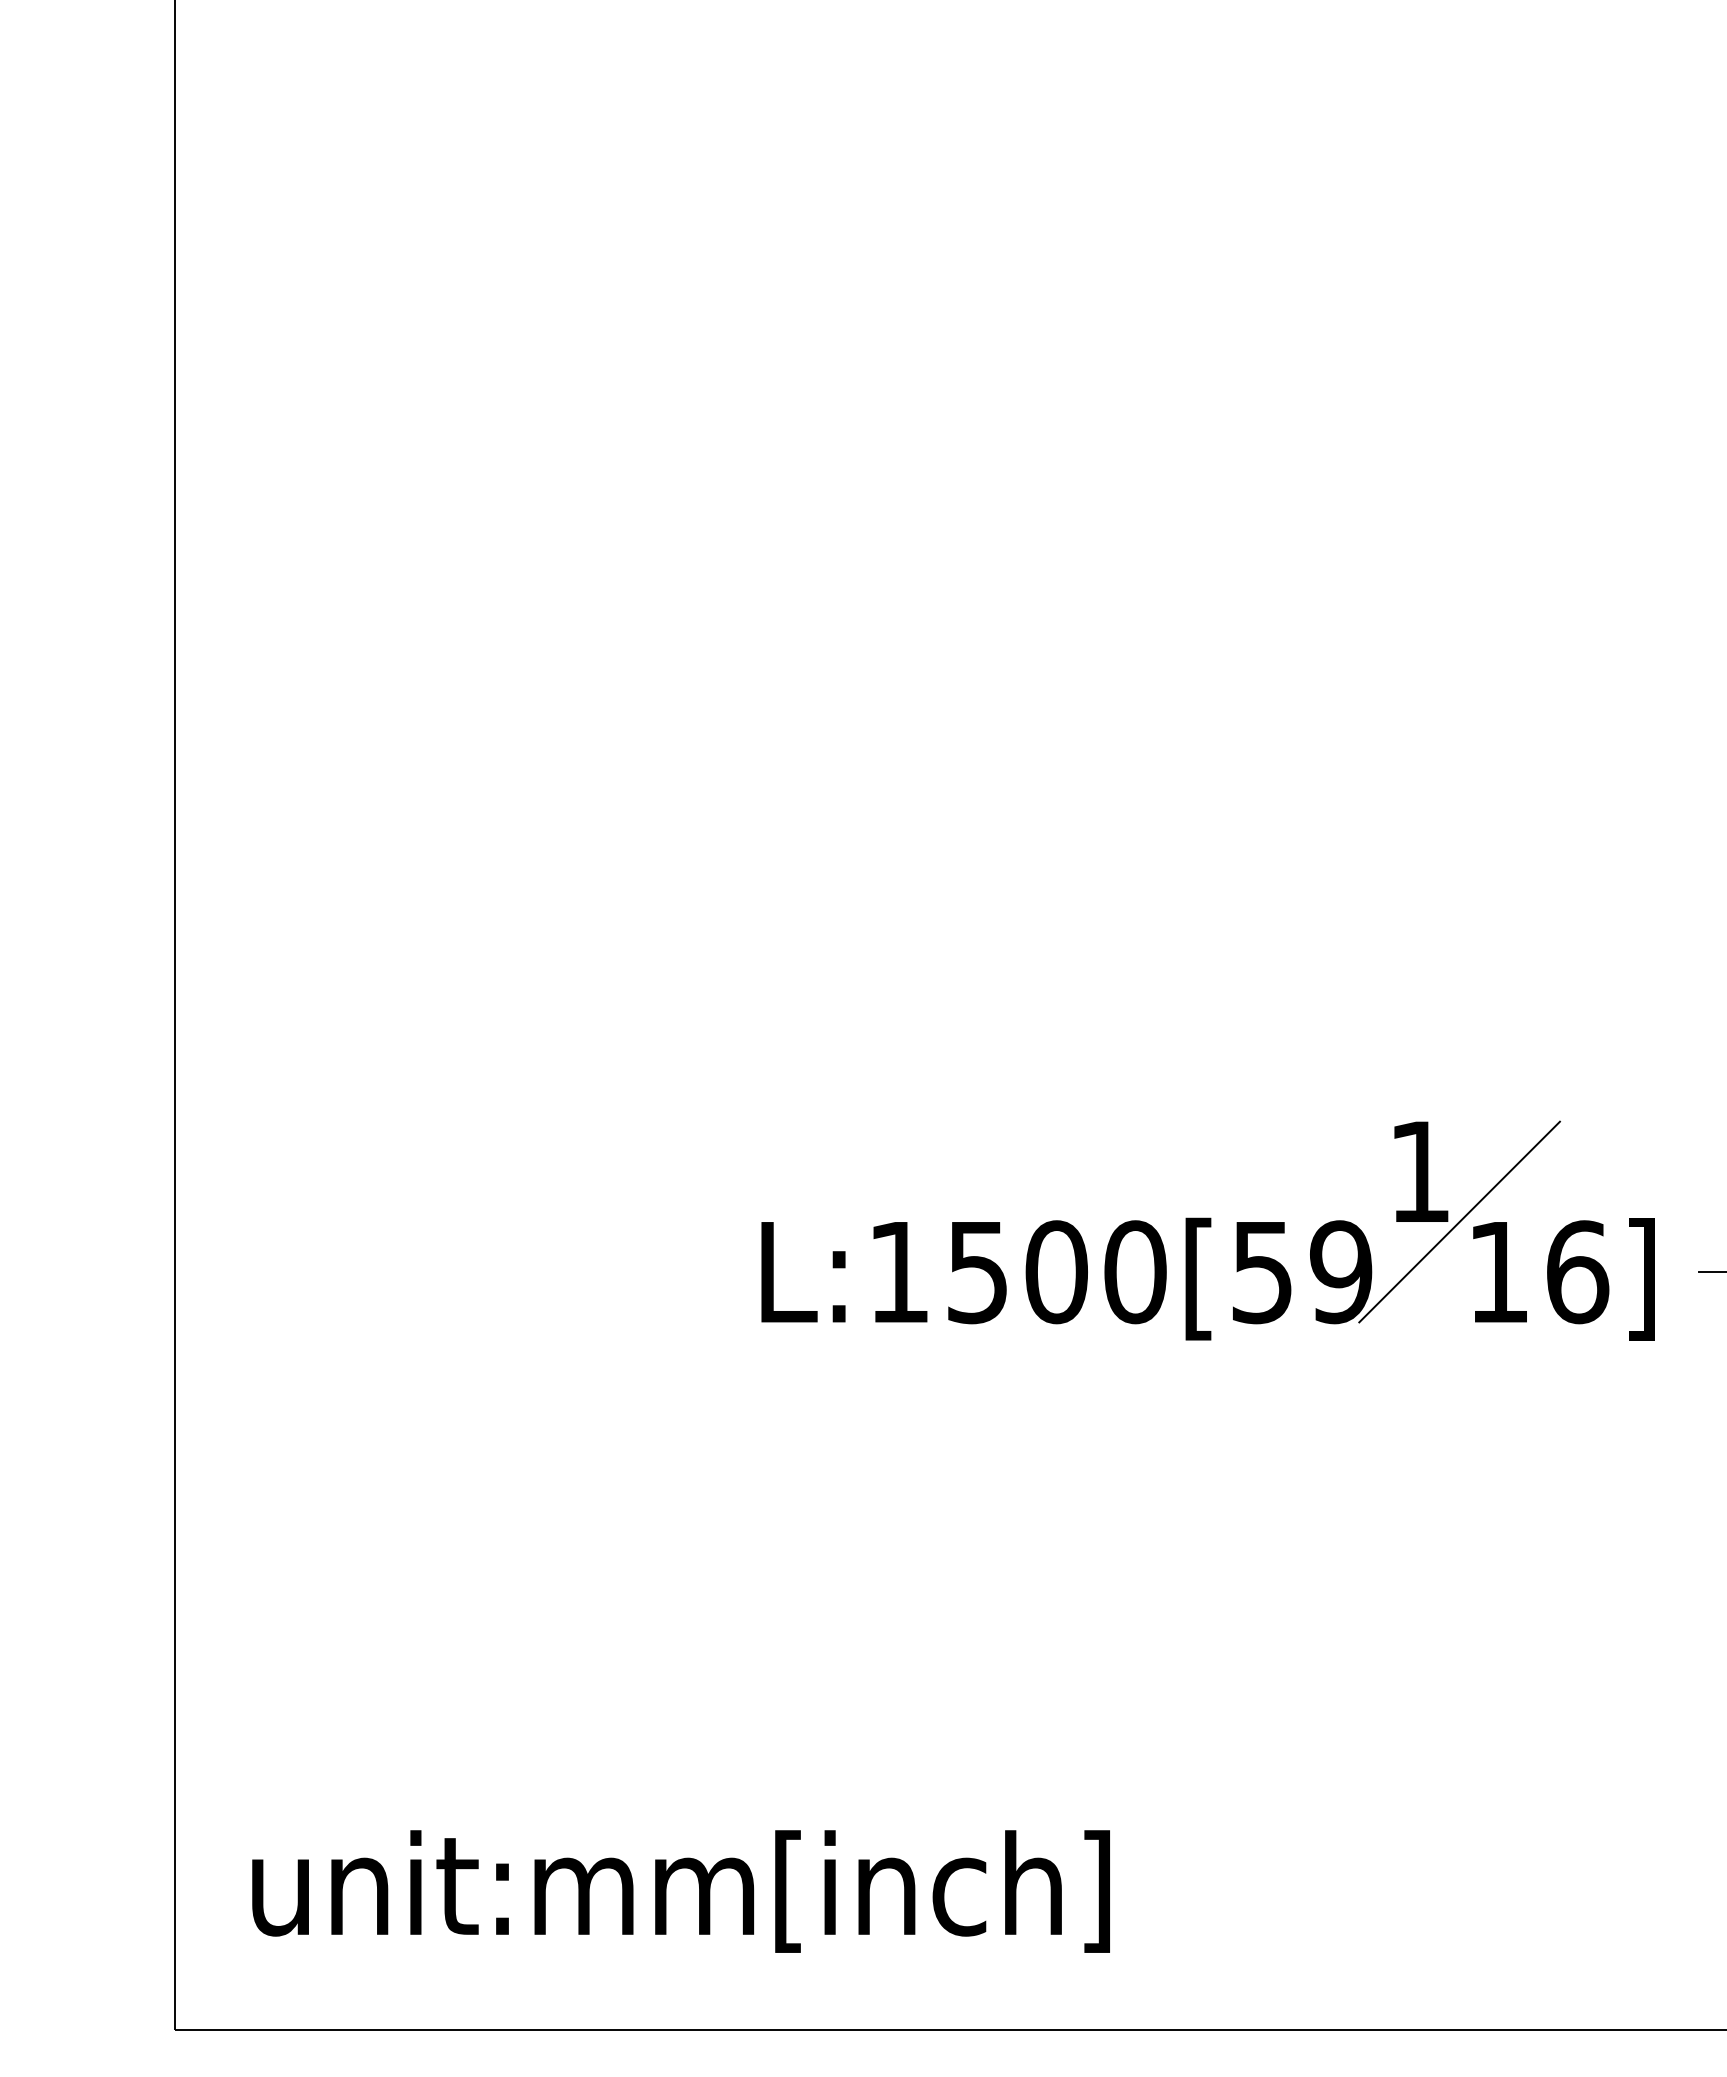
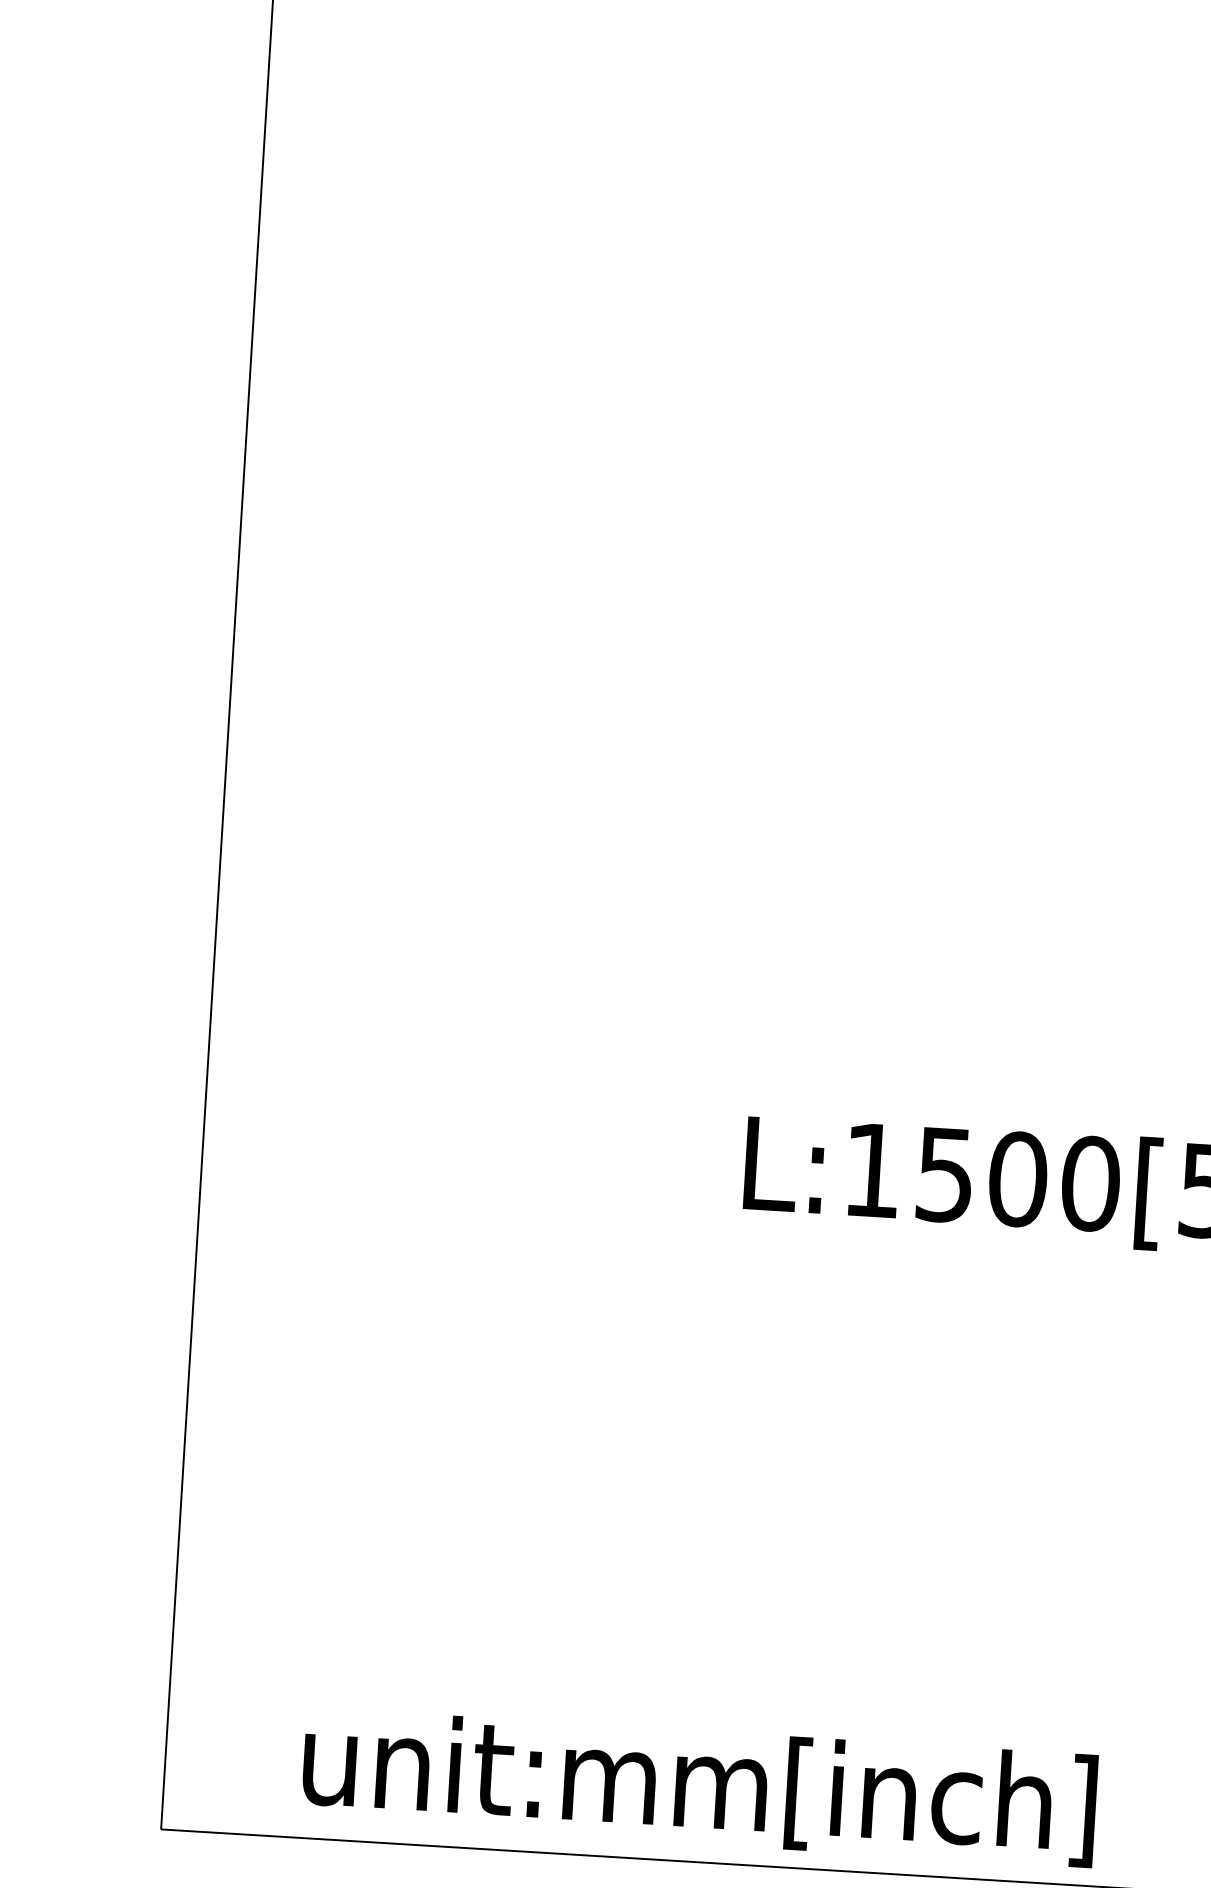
text: (680, 1891) -> (698, 1787), moved

